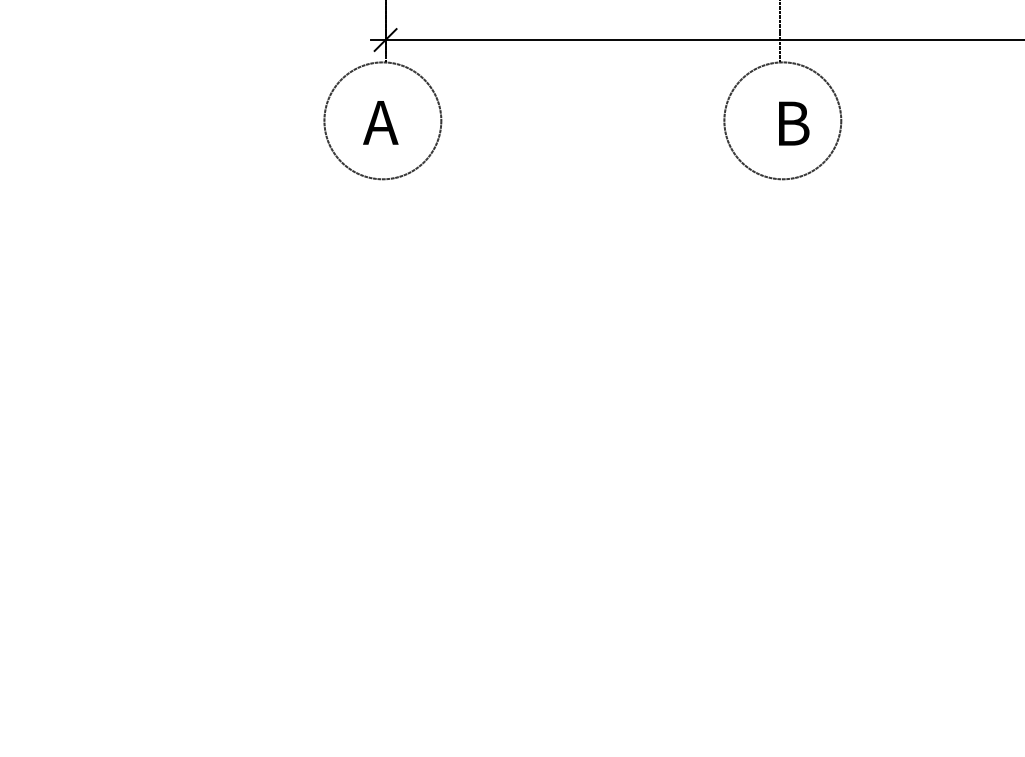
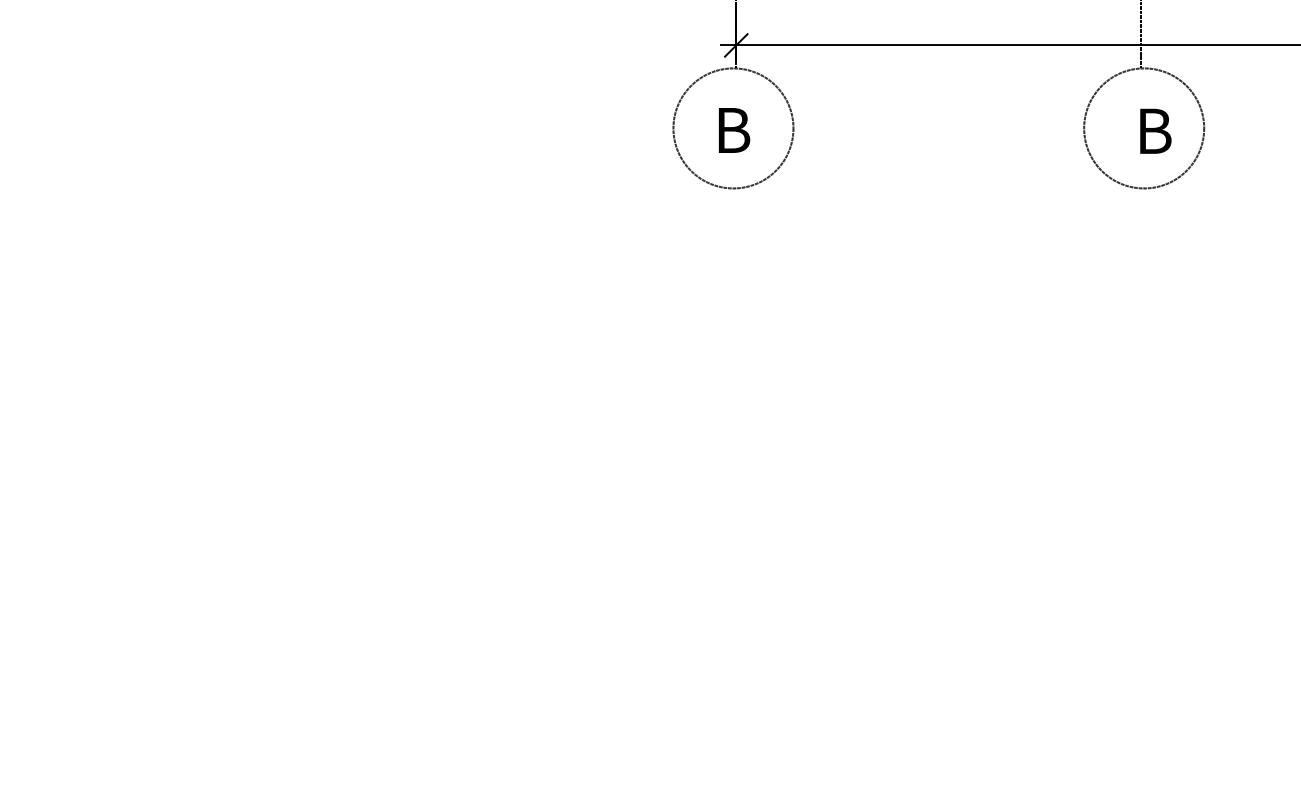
text: (380, 122) -> (731, 130), А -> В

